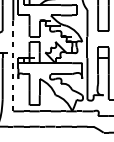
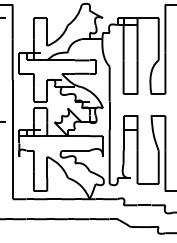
line: (13, 66) -> (12, 140), dashed -> solid

